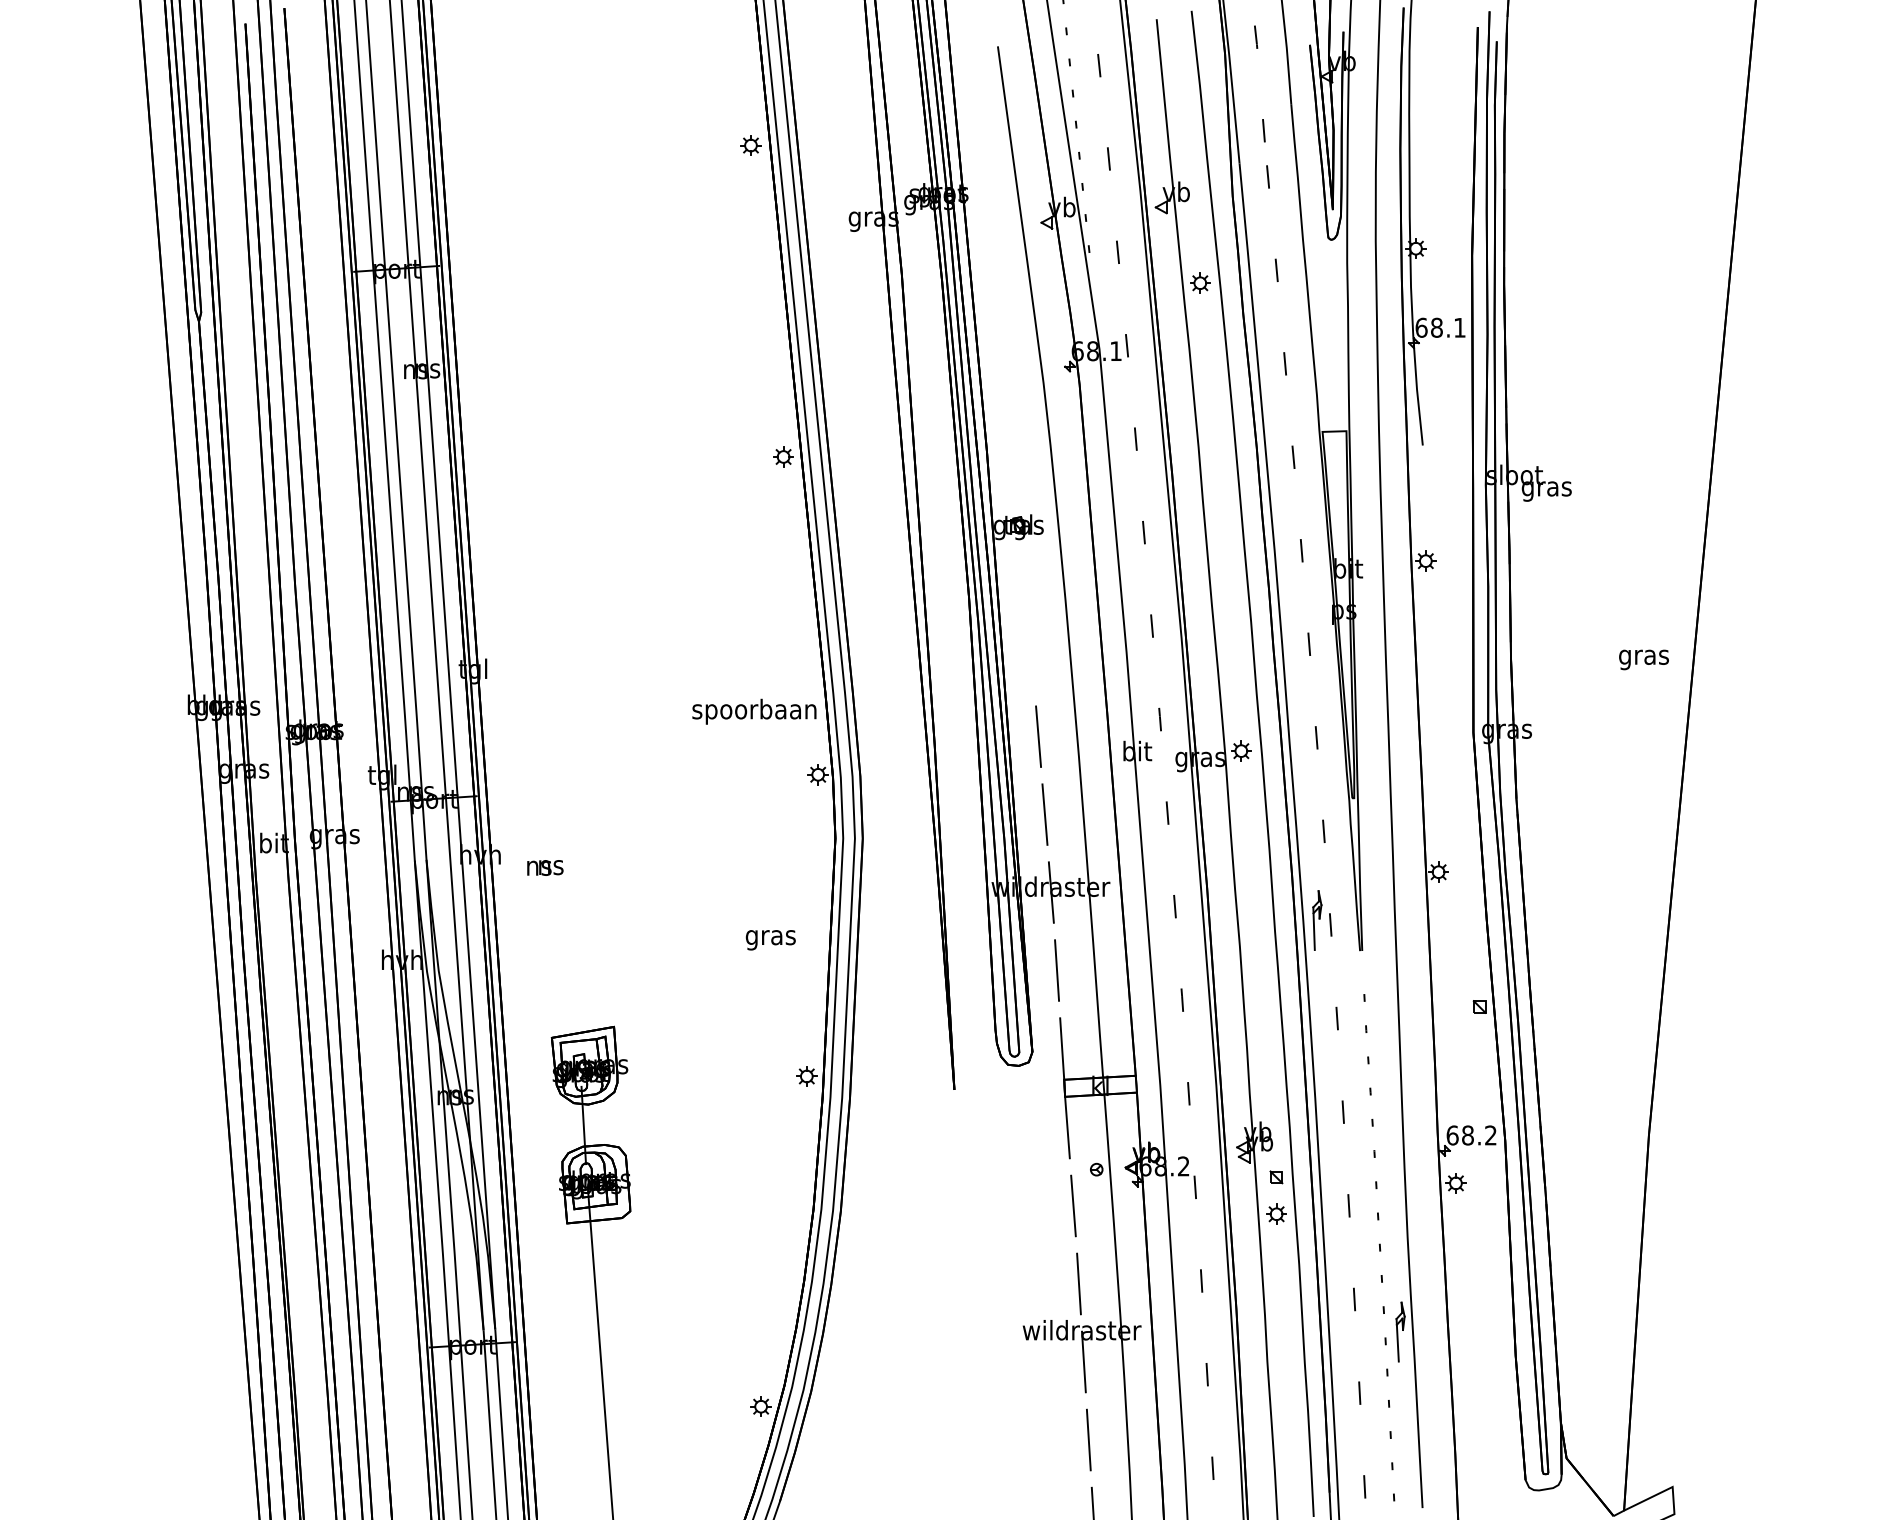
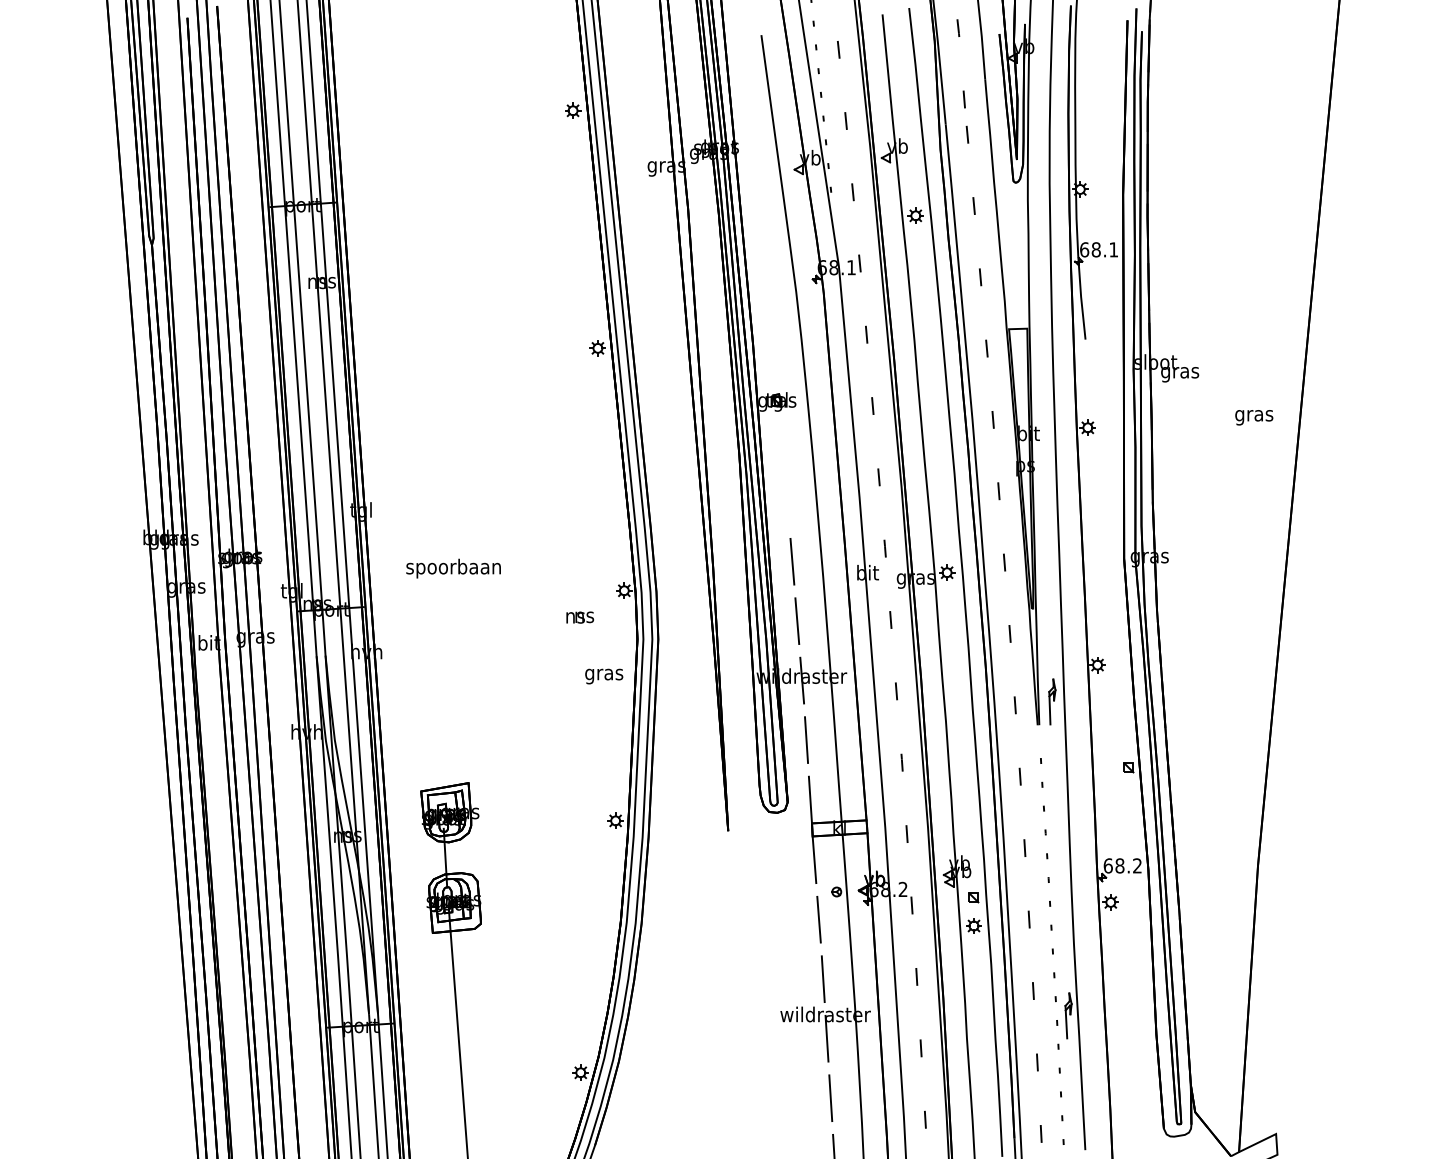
text: (1643, 659) -> (1253, 417), moved
text: (754, 711) -> (453, 568), moved
text: (545, 867) -> (580, 617), moved
part: (1317, 920) -> (1052, 701), moved
text: (770, 940) -> (603, 676), moved

